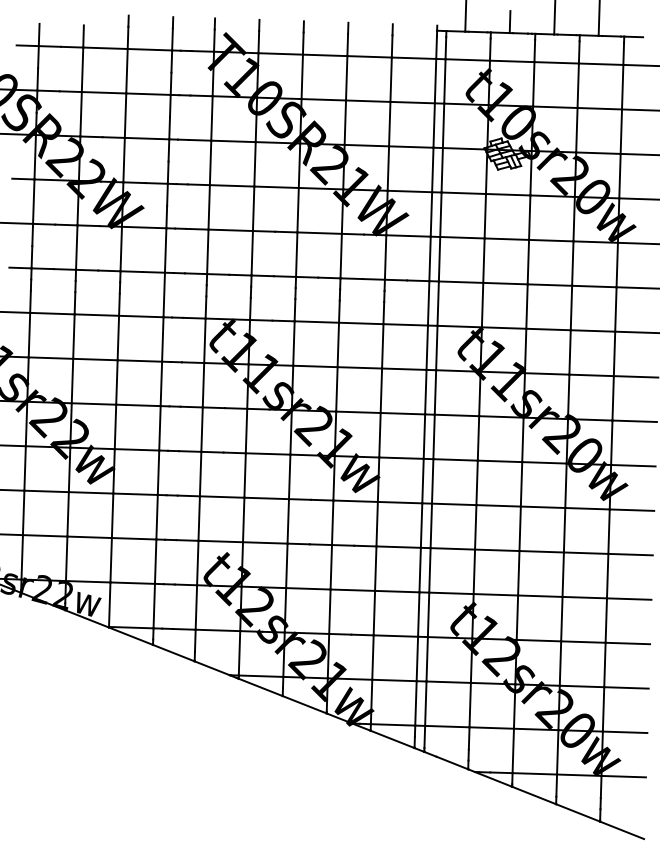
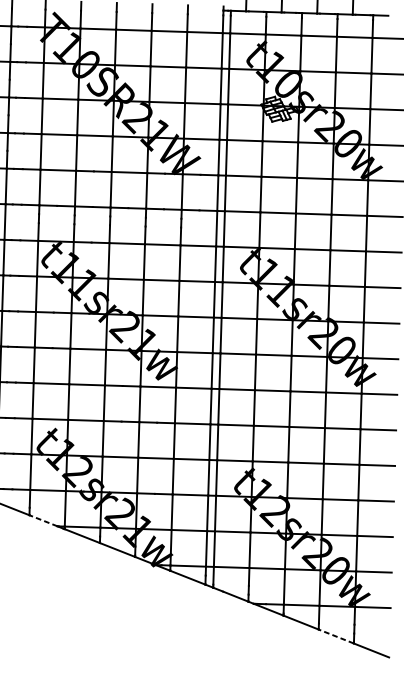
line: (212, 668) -> (43, 520), solid -> dashed
line: (578, 812) -> (336, 636), solid -> dashed

